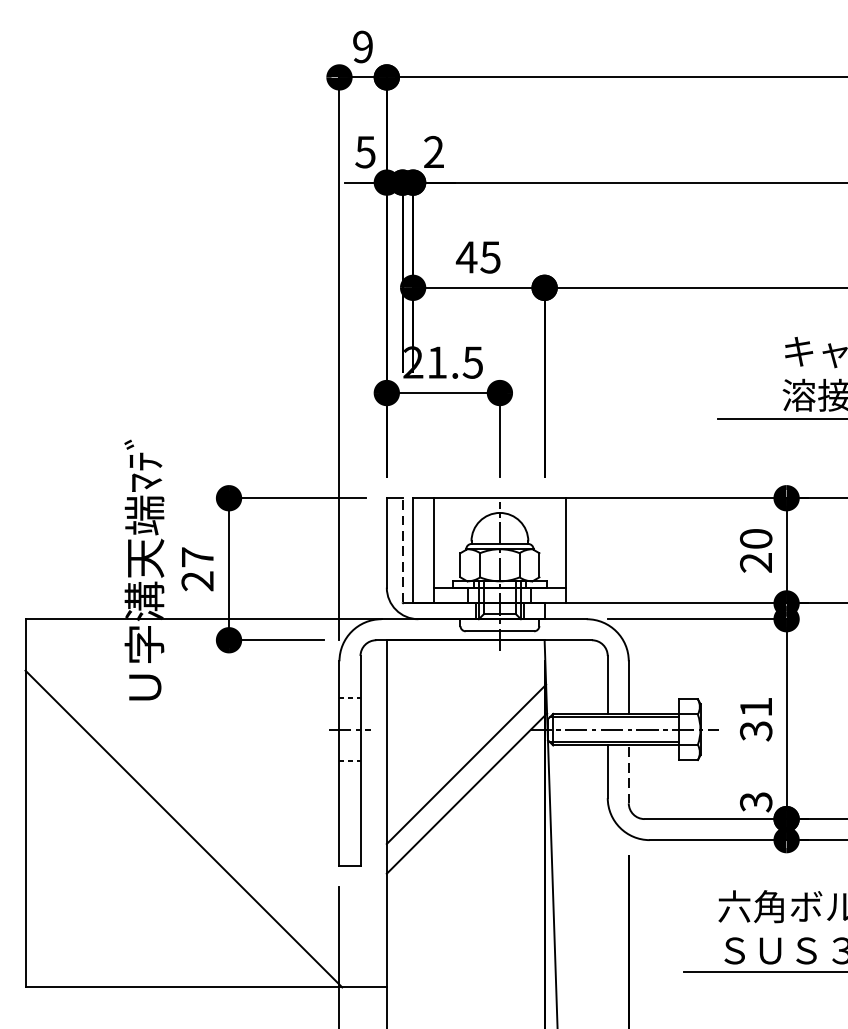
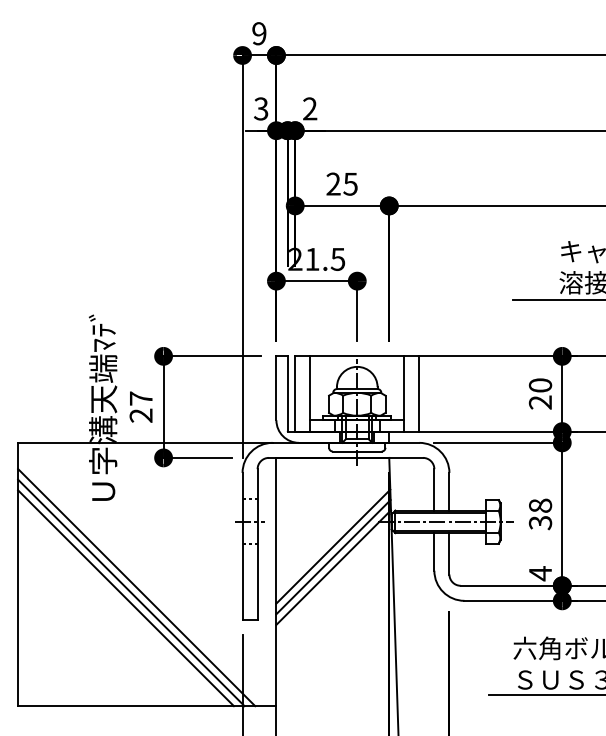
text: (365, 151) -> (261, 108), 5 -> 3
text: (466, 256) -> (333, 183), 45 -> 25
line: (402, 550) -> (287, 393), dashed -> solid
line: (586, 550) -> (419, 393), added
text: (756, 706) -> (540, 505), 31 -> 38
line: (628, 773) -> (449, 553), dashed -> solid
line: (466, 779) -> (333, 557), added
text: (756, 801) -> (540, 573), 3 -> 4
line: (191, 821) -> (136, 587), added
line: (175, 836) -> (125, 598), added

